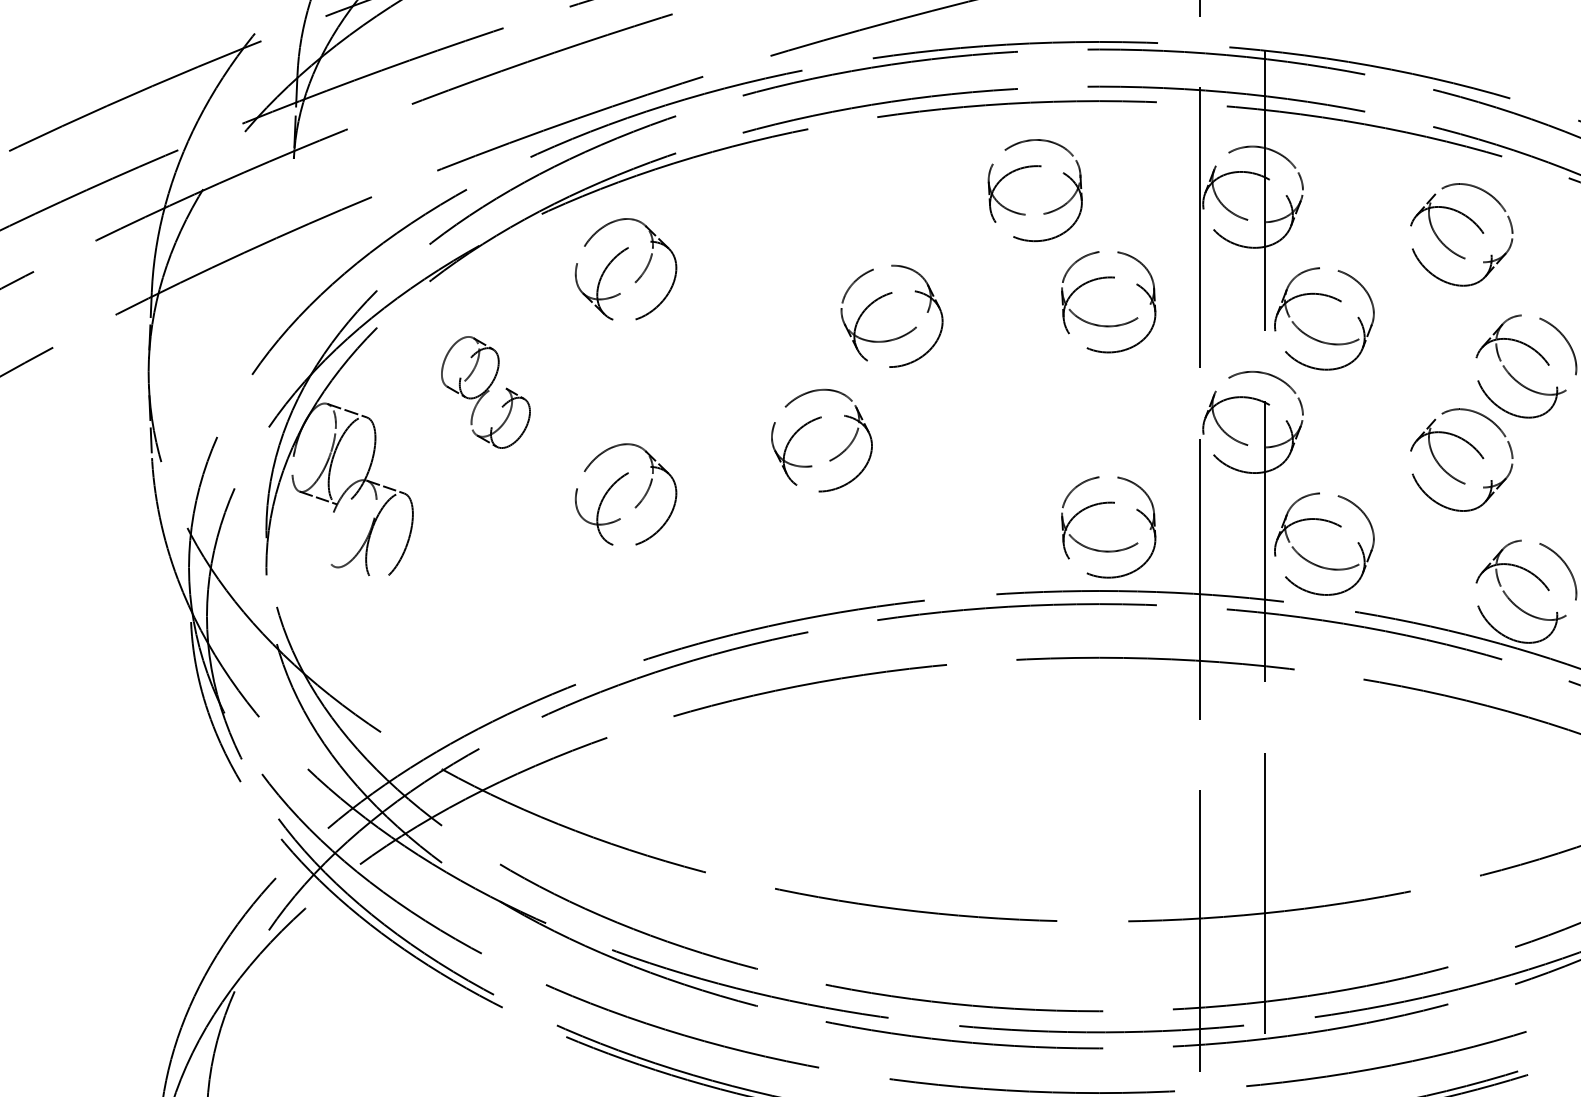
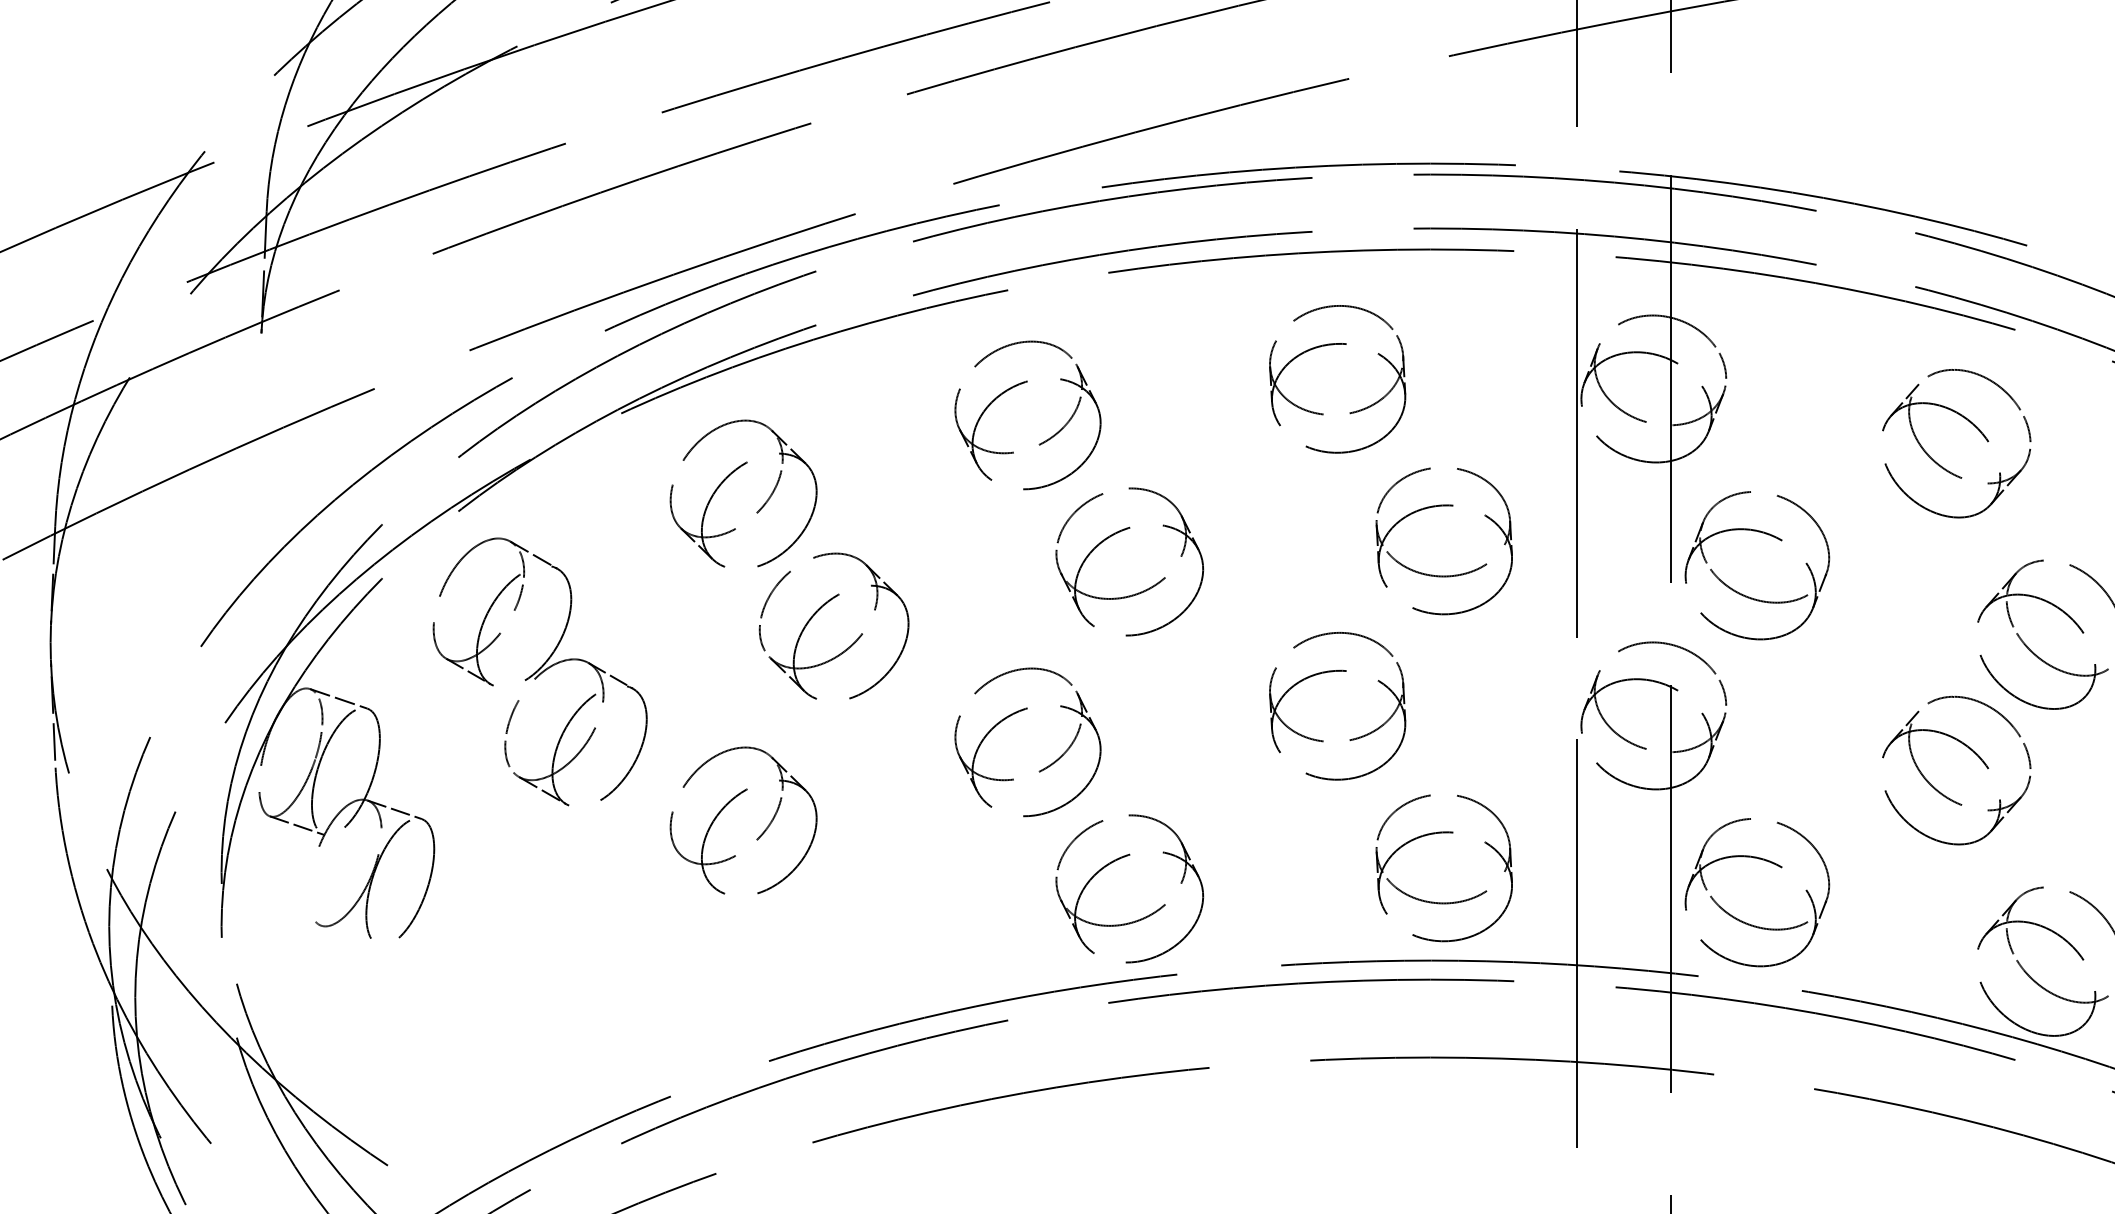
part: (831, 233) -> (1041, 441), added
part: (679, 349) -> (821, 610), added
part: (485, 391) -> (539, 671), size x1.67
part: (1034, 392) -> (1336, 672), added
part: (881, 523) -> (1114, 862), added

